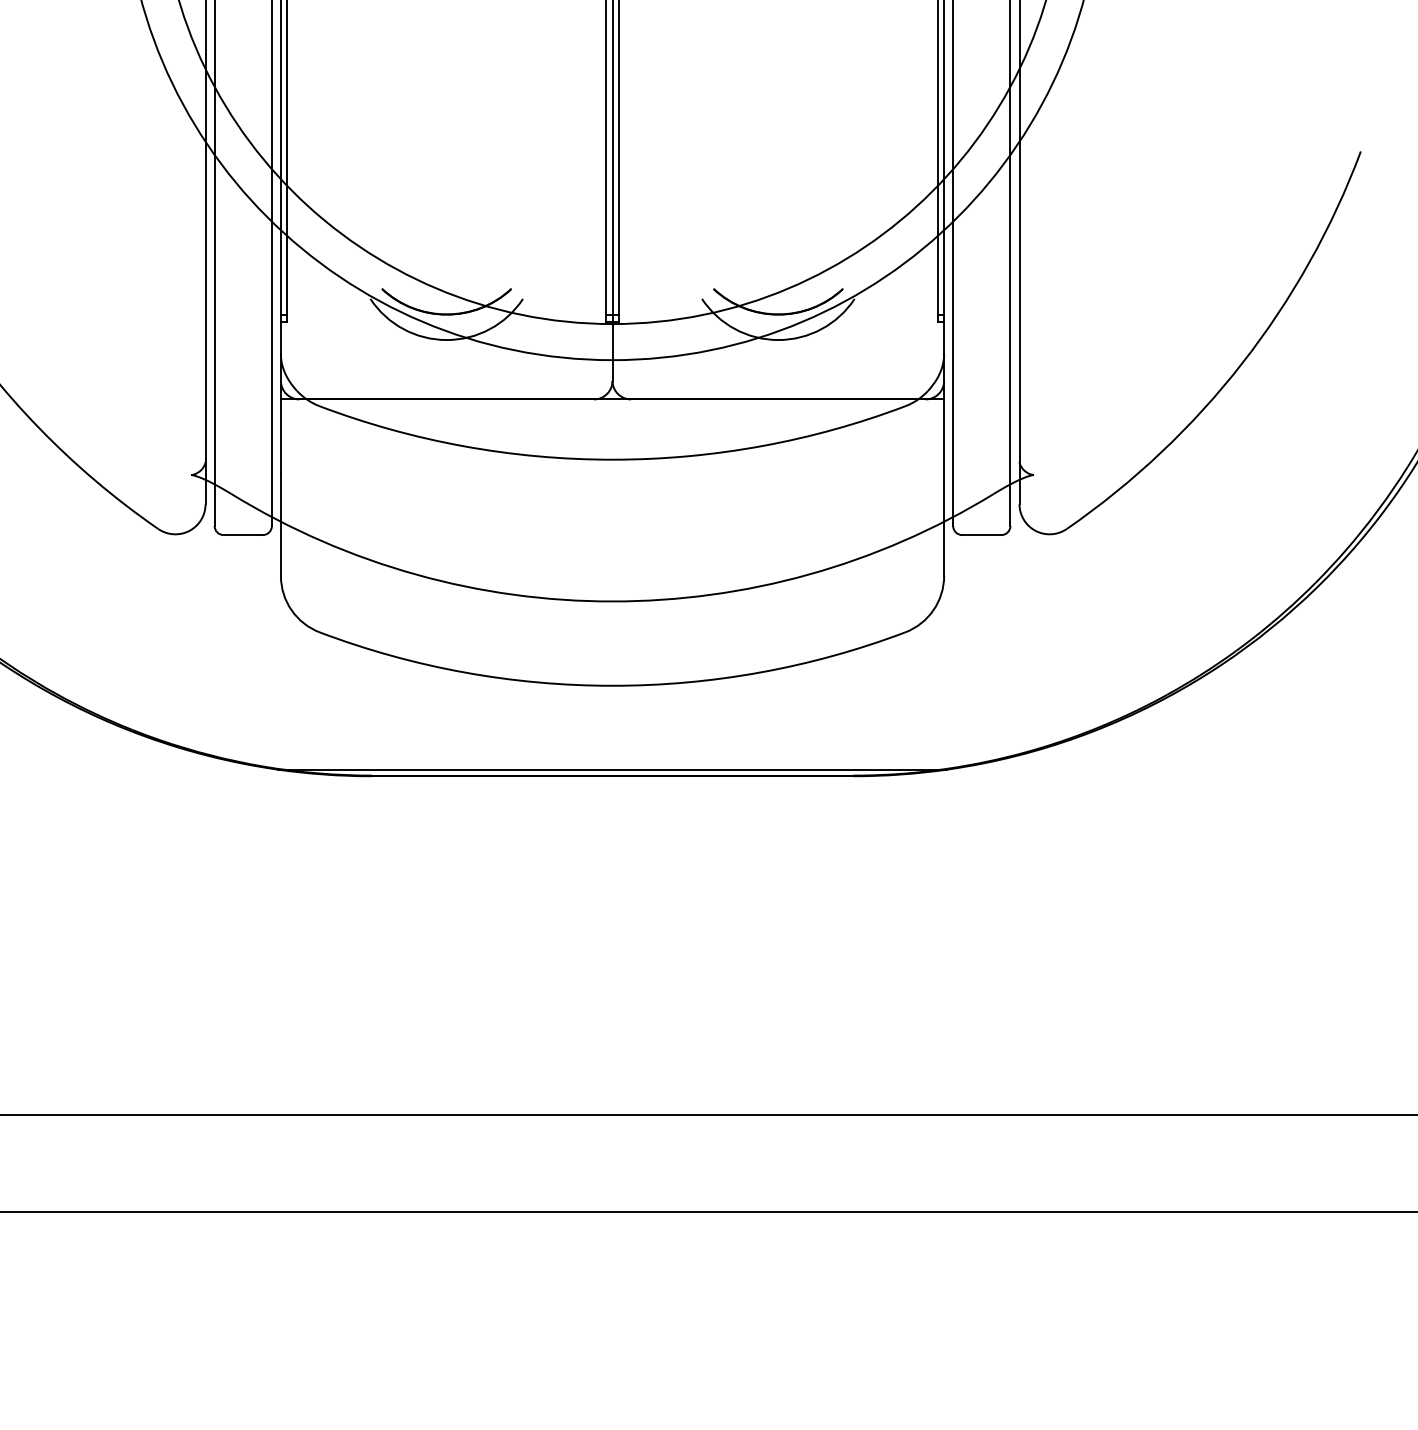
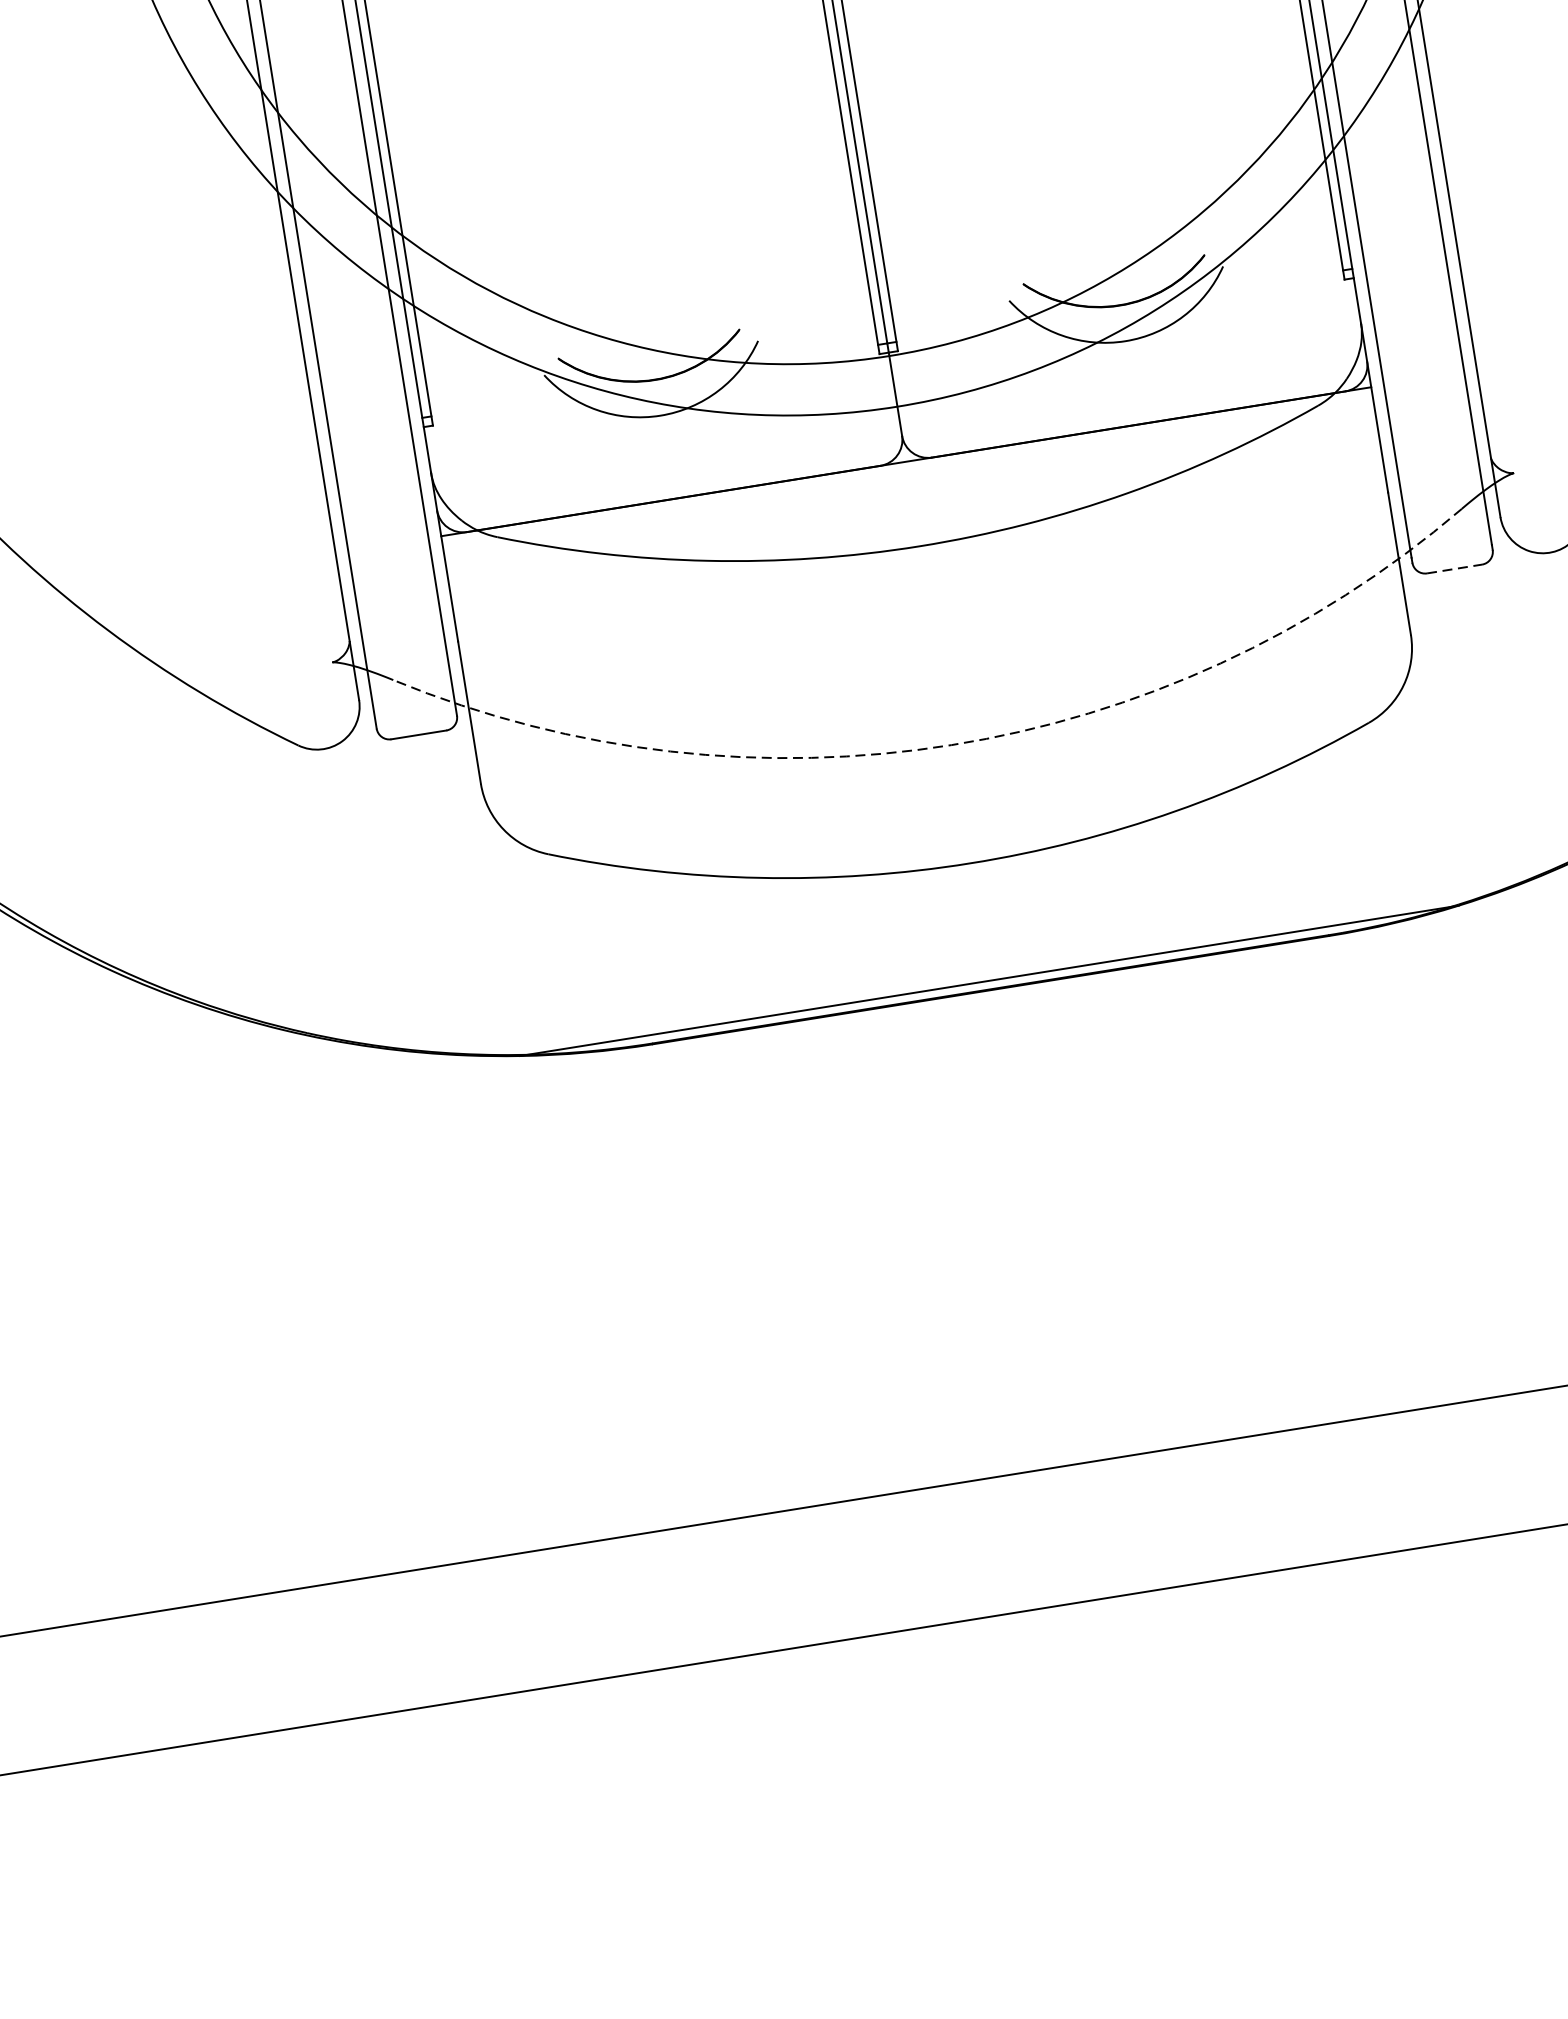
line: (981, 535) -> (1454, 569), solid -> dashed
arc: (612, 601) -> (951, 745), solid -> dashed

